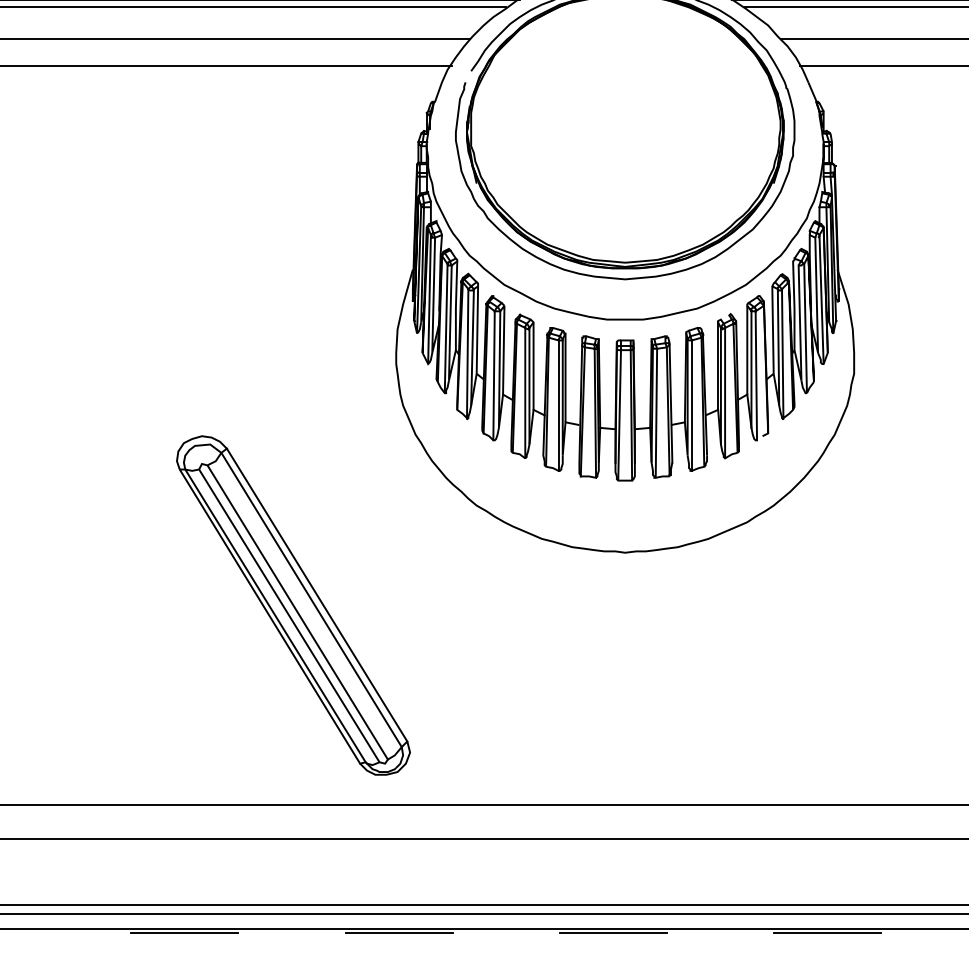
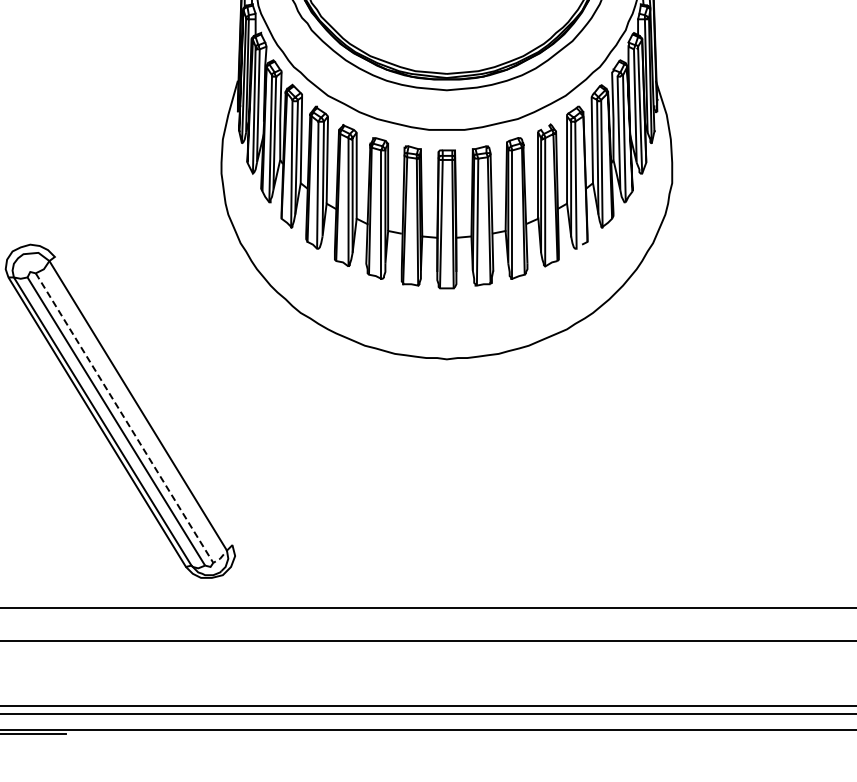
line: (316, 594) -> (143, 400), removed
line: (303, 621) -> (130, 427), solid -> dashed
line: (399, 933) -> (224, 734), removed
line: (612, 933) -> (434, 734), removed
line: (826, 933) -> (644, 734), removed

